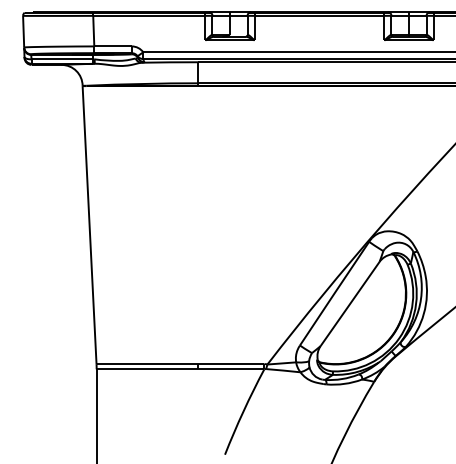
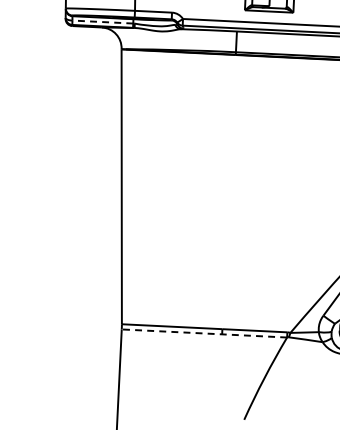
line: (62, 59) -> (103, 22), solid -> dashed
line: (180, 369) -> (204, 333), solid -> dashed

